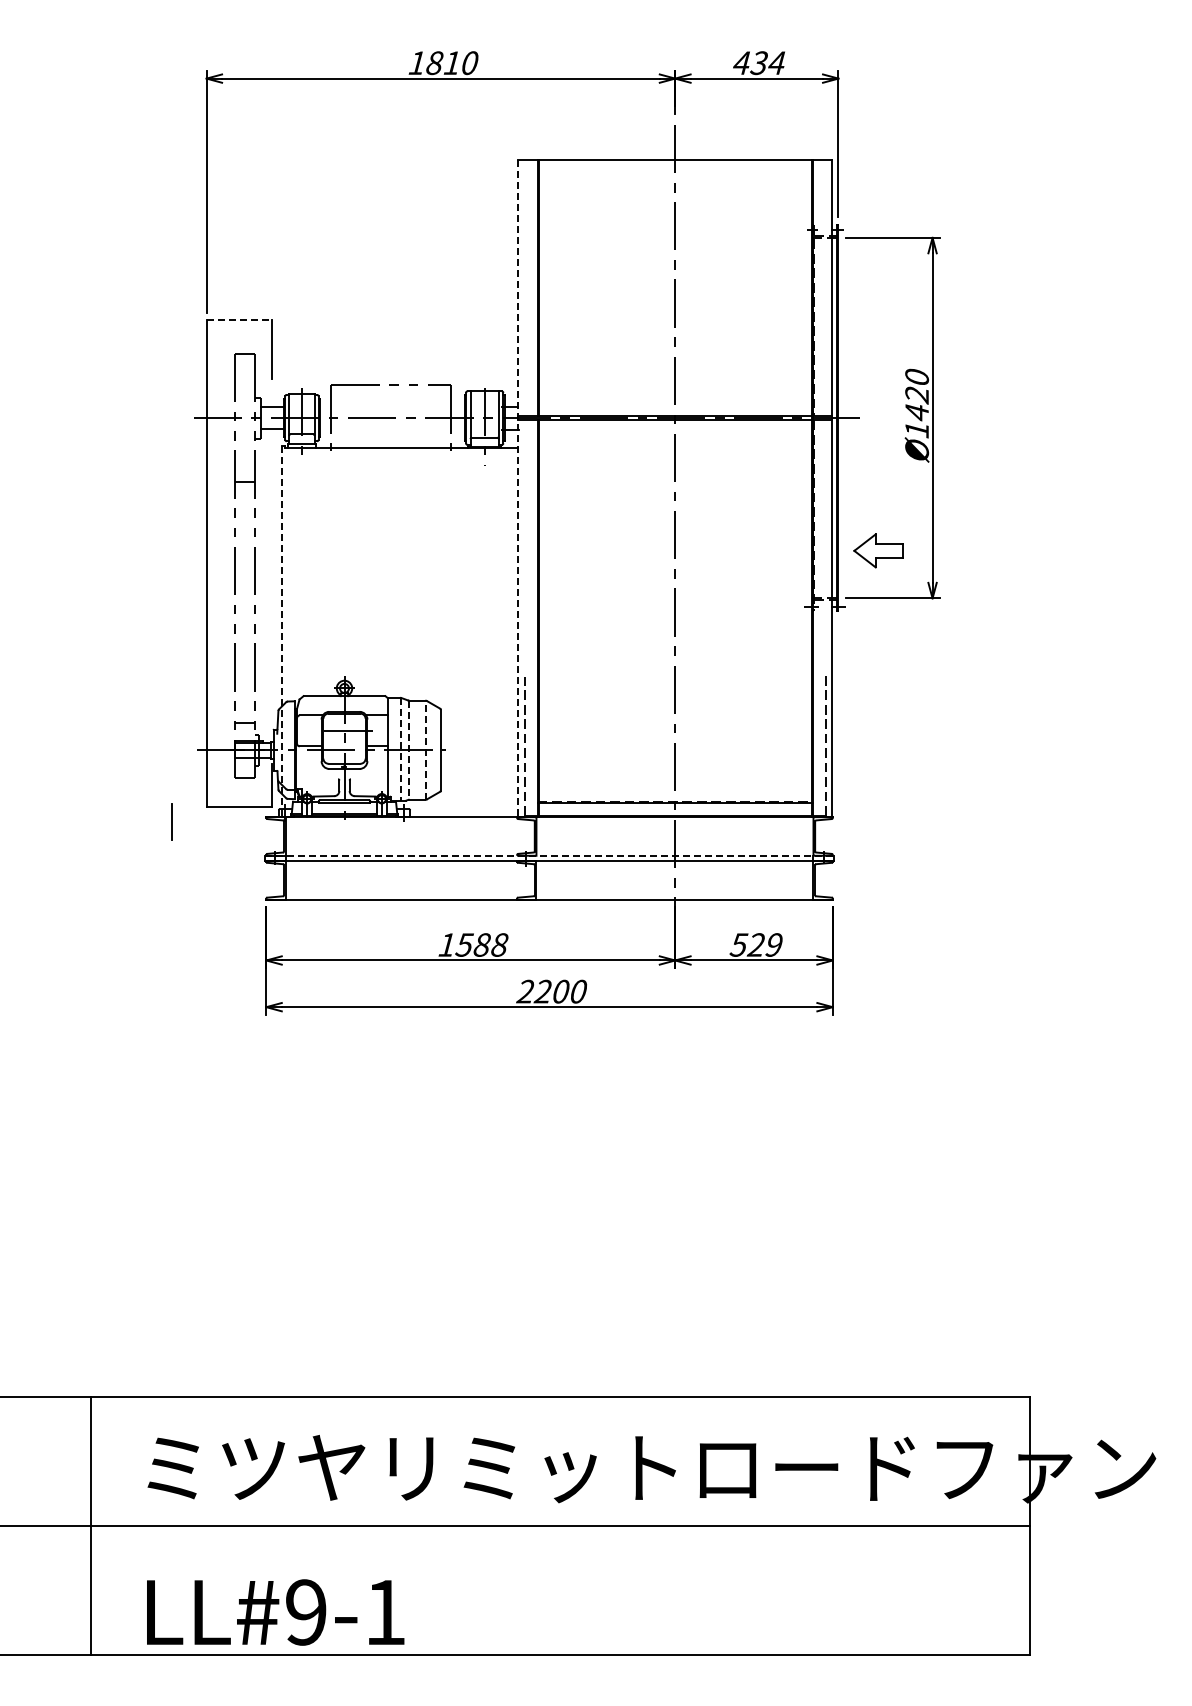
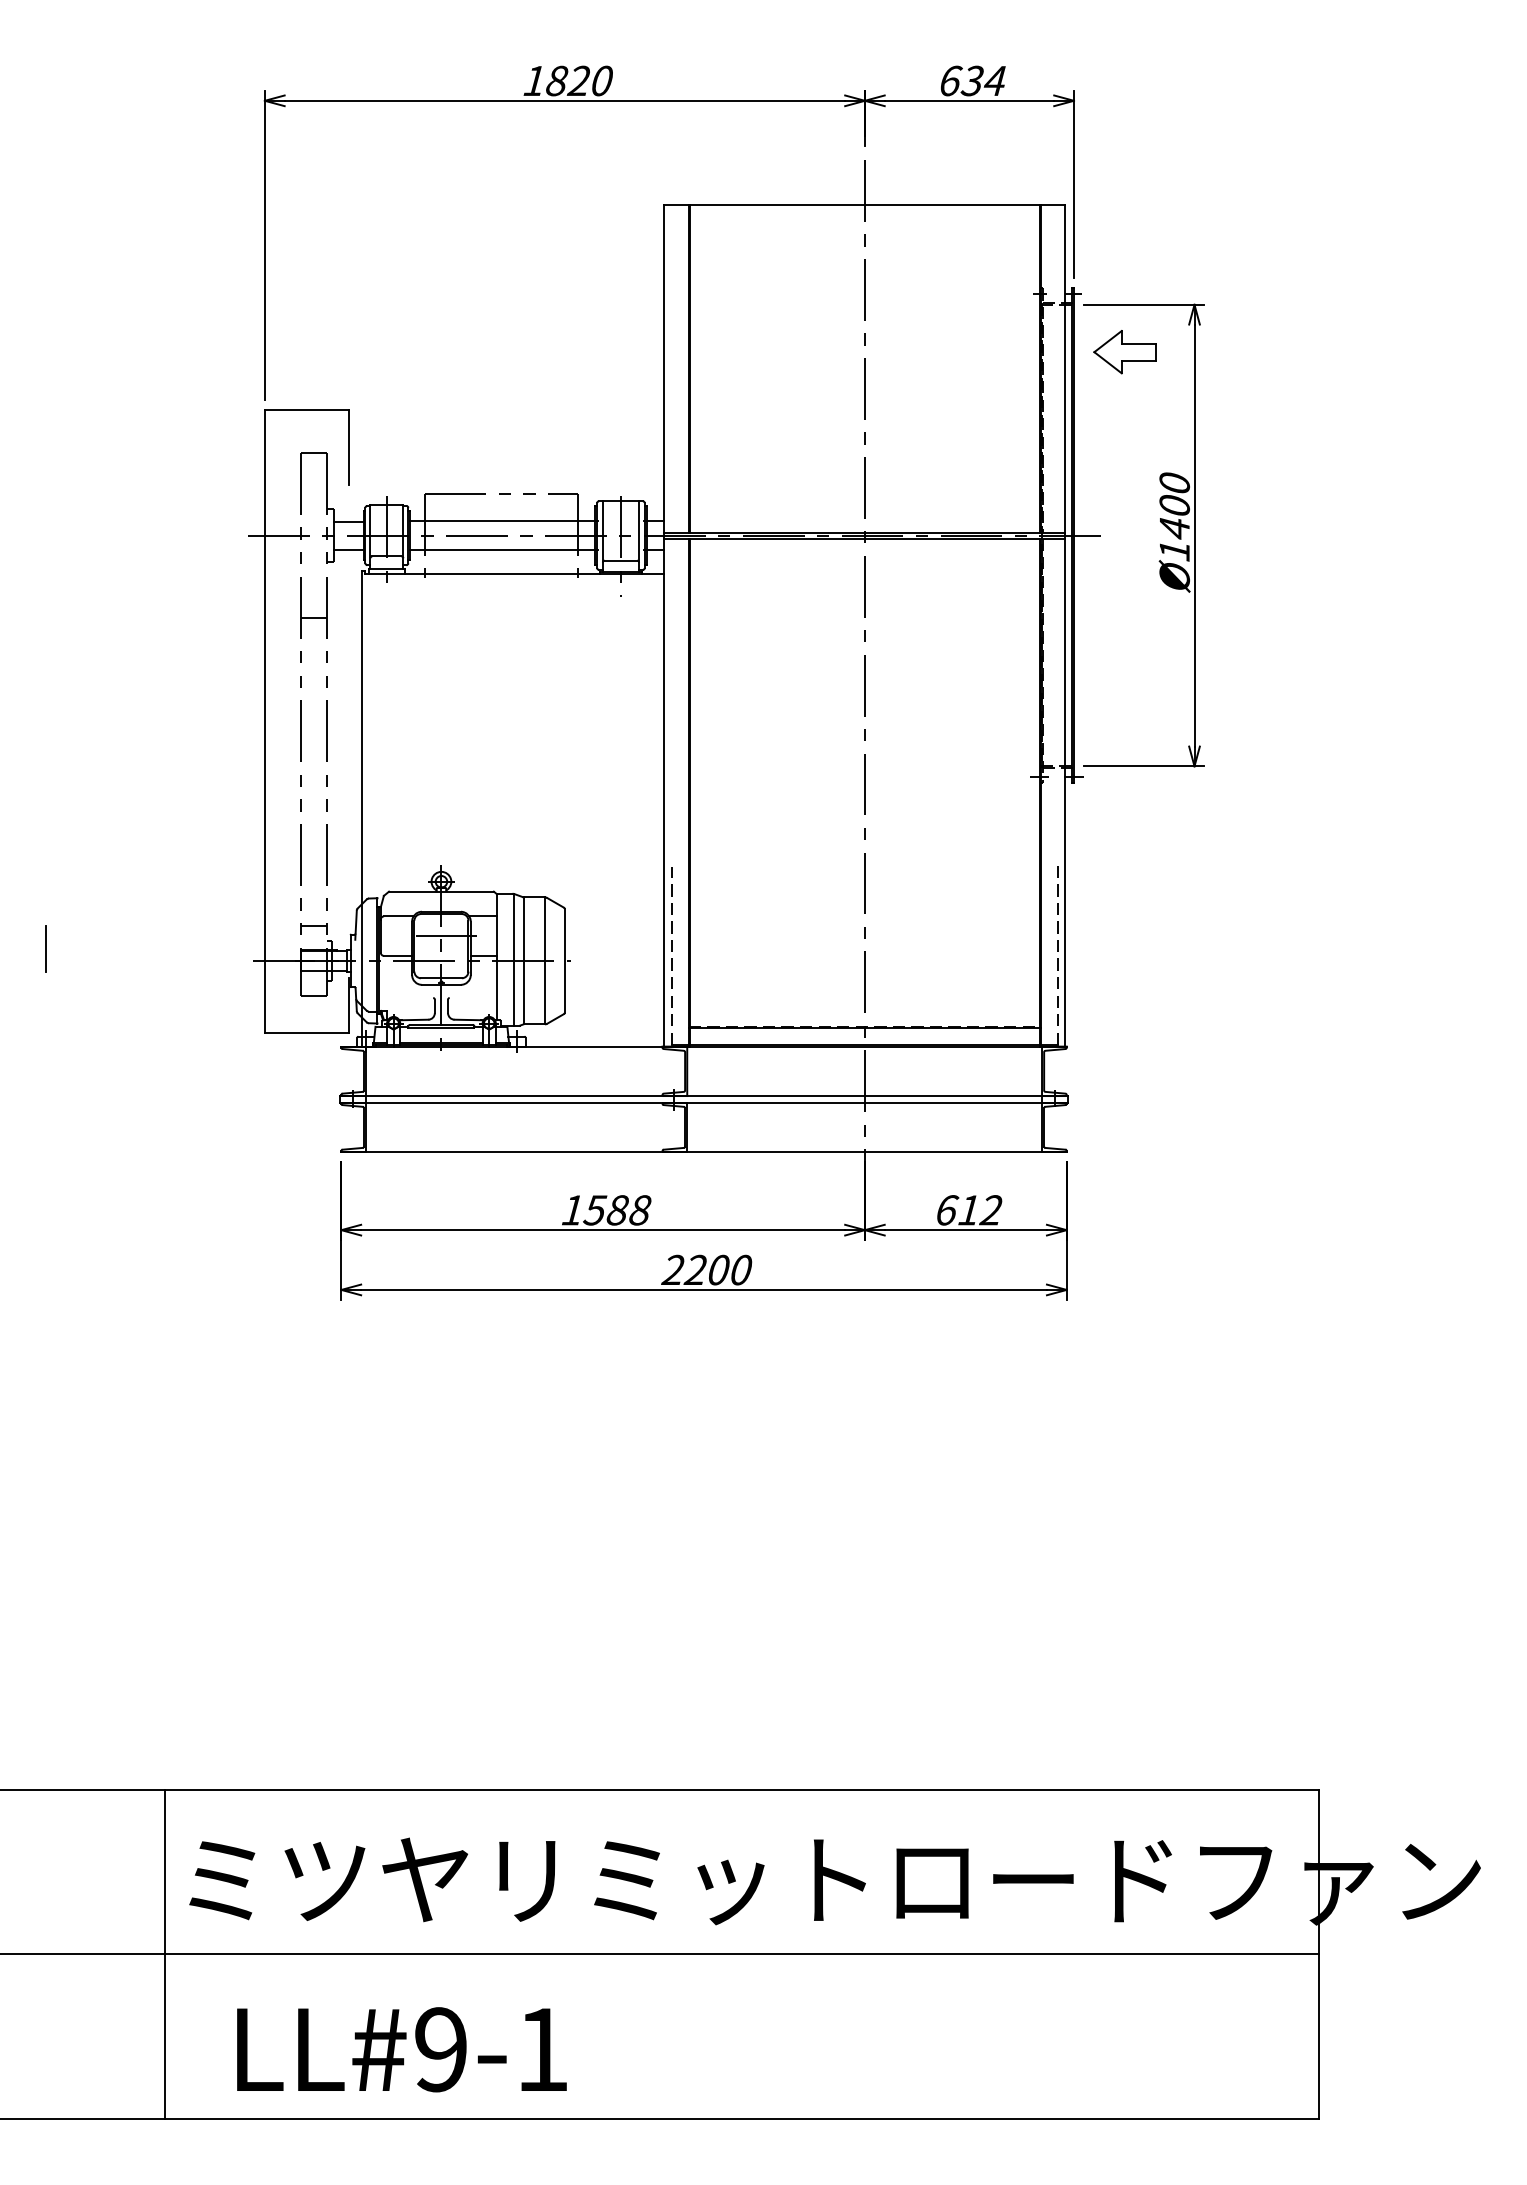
text: (451, 62) -> (578, 80), 1810 -> 1820
text: (742, 63) -> (951, 81), 434 -> 634
line: (239, 320) -> (306, 410), dashed -> solid
text: (917, 395) -> (1175, 506), Ø1420 -> Ø1400
line: (392, 406) -> (502, 520), added
line: (392, 429) -> (502, 550), added
line: (518, 488) -> (664, 625), dashed -> solid
part: (878, 550) -> (1125, 351), moved
line: (282, 631) -> (362, 808), dashed -> solid
line: (400, 749) -> (513, 959), dashed -> solid
line: (408, 750) -> (523, 961), dashed -> solid
line: (425, 750) -> (545, 961), dashed -> solid
line: (171, 821) -> (45, 948), moved
line: (549, 855) -> (703, 1095), dashed -> solid
text: (755, 944) -> (967, 1209), 529 -> 612
line: (90, 1525) -> (164, 1953), moved
text: (275, 1612) -> (401, 2049), moved

